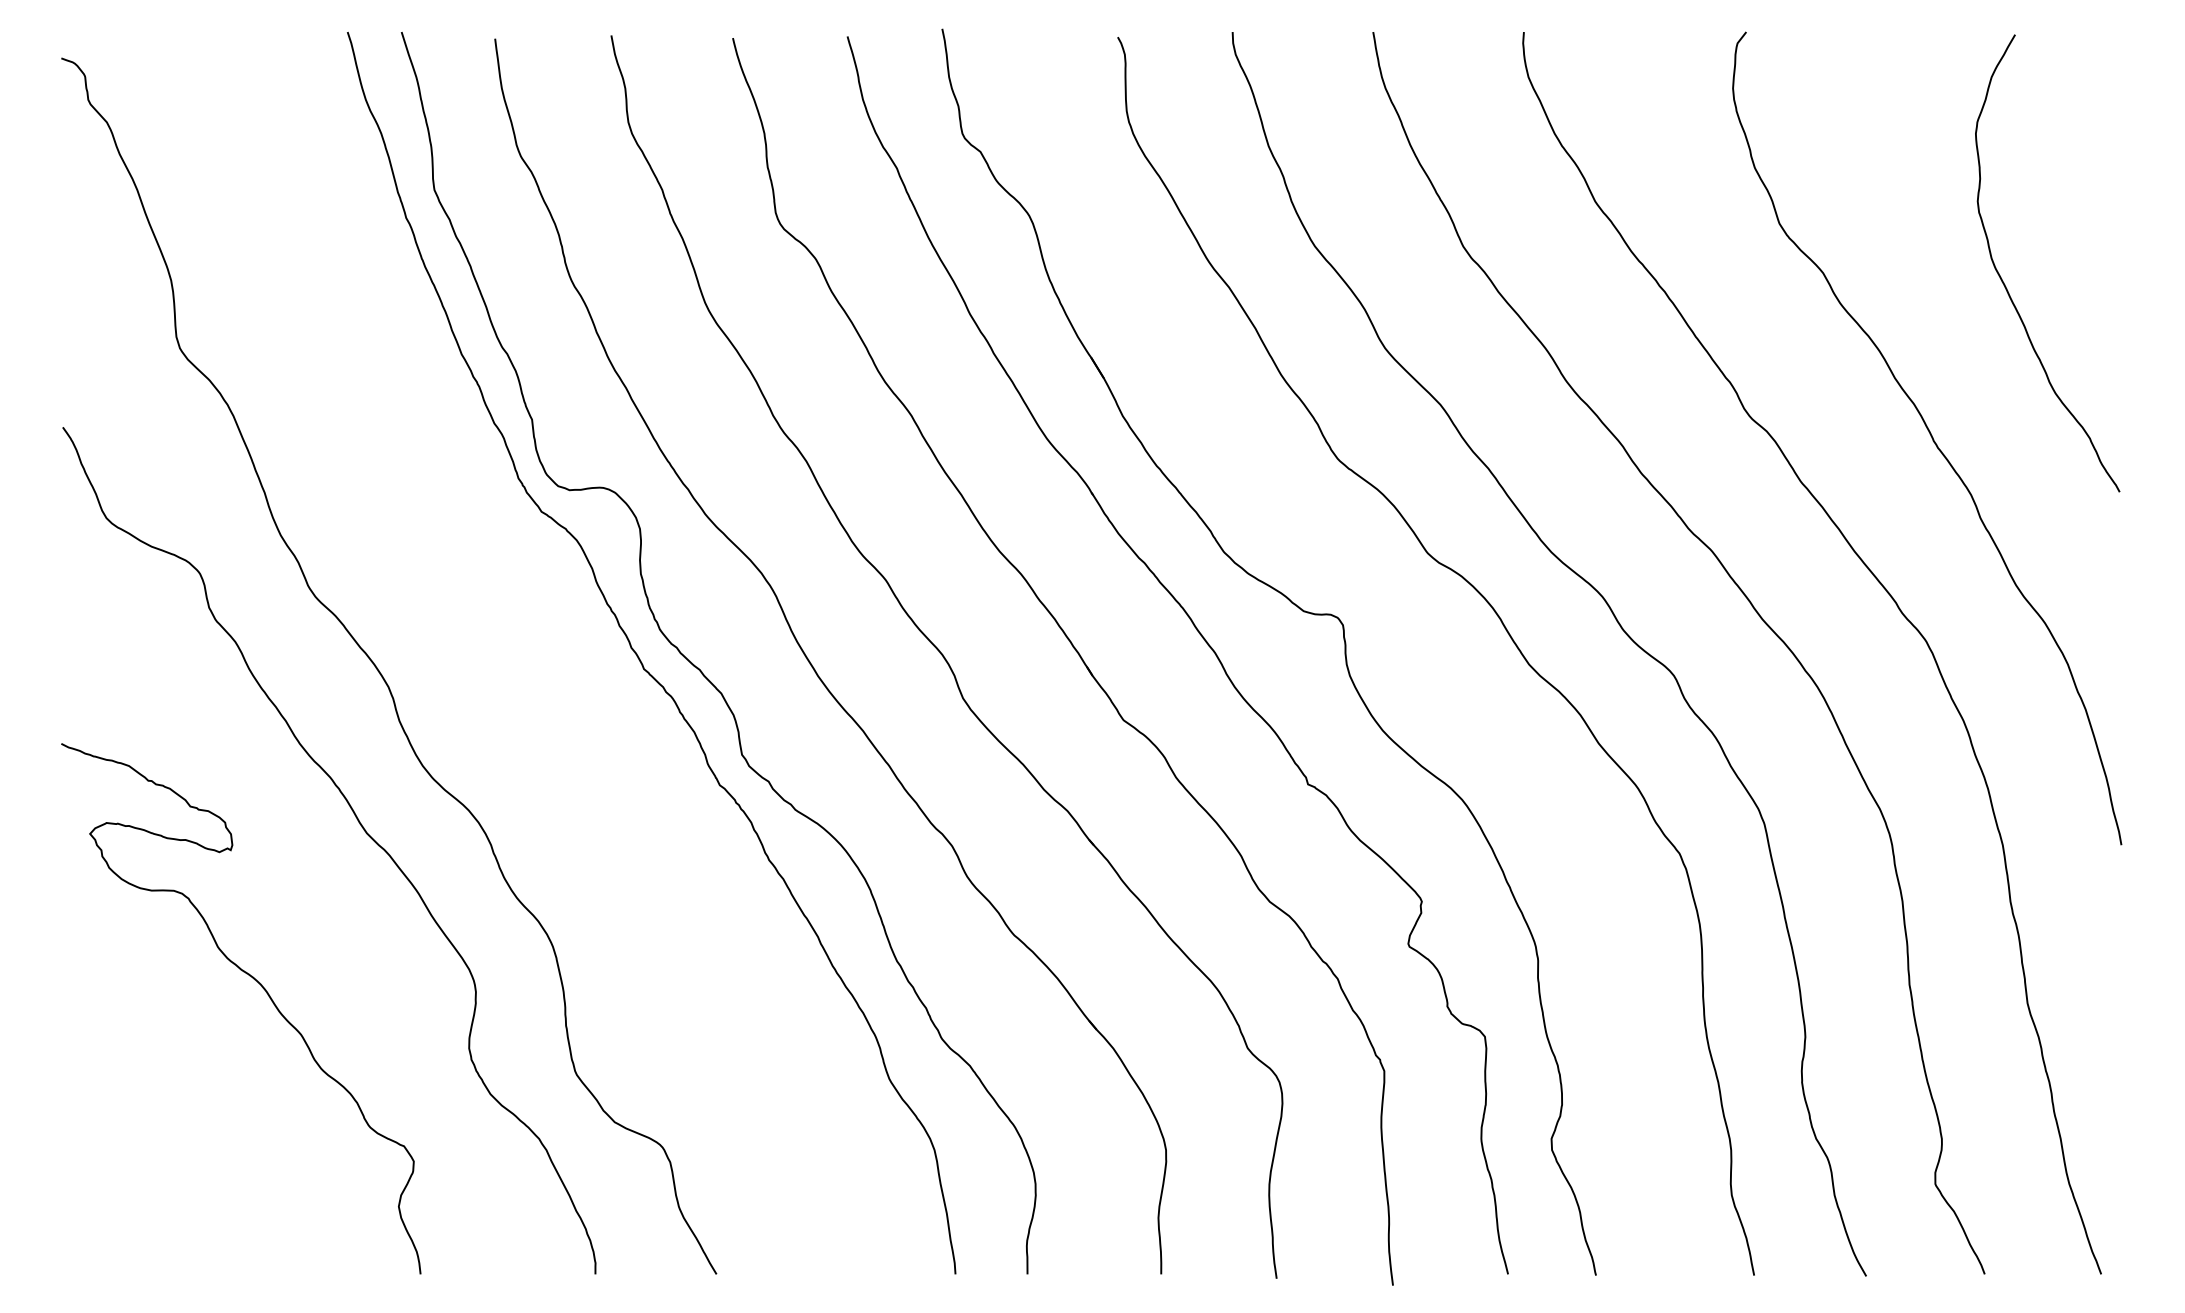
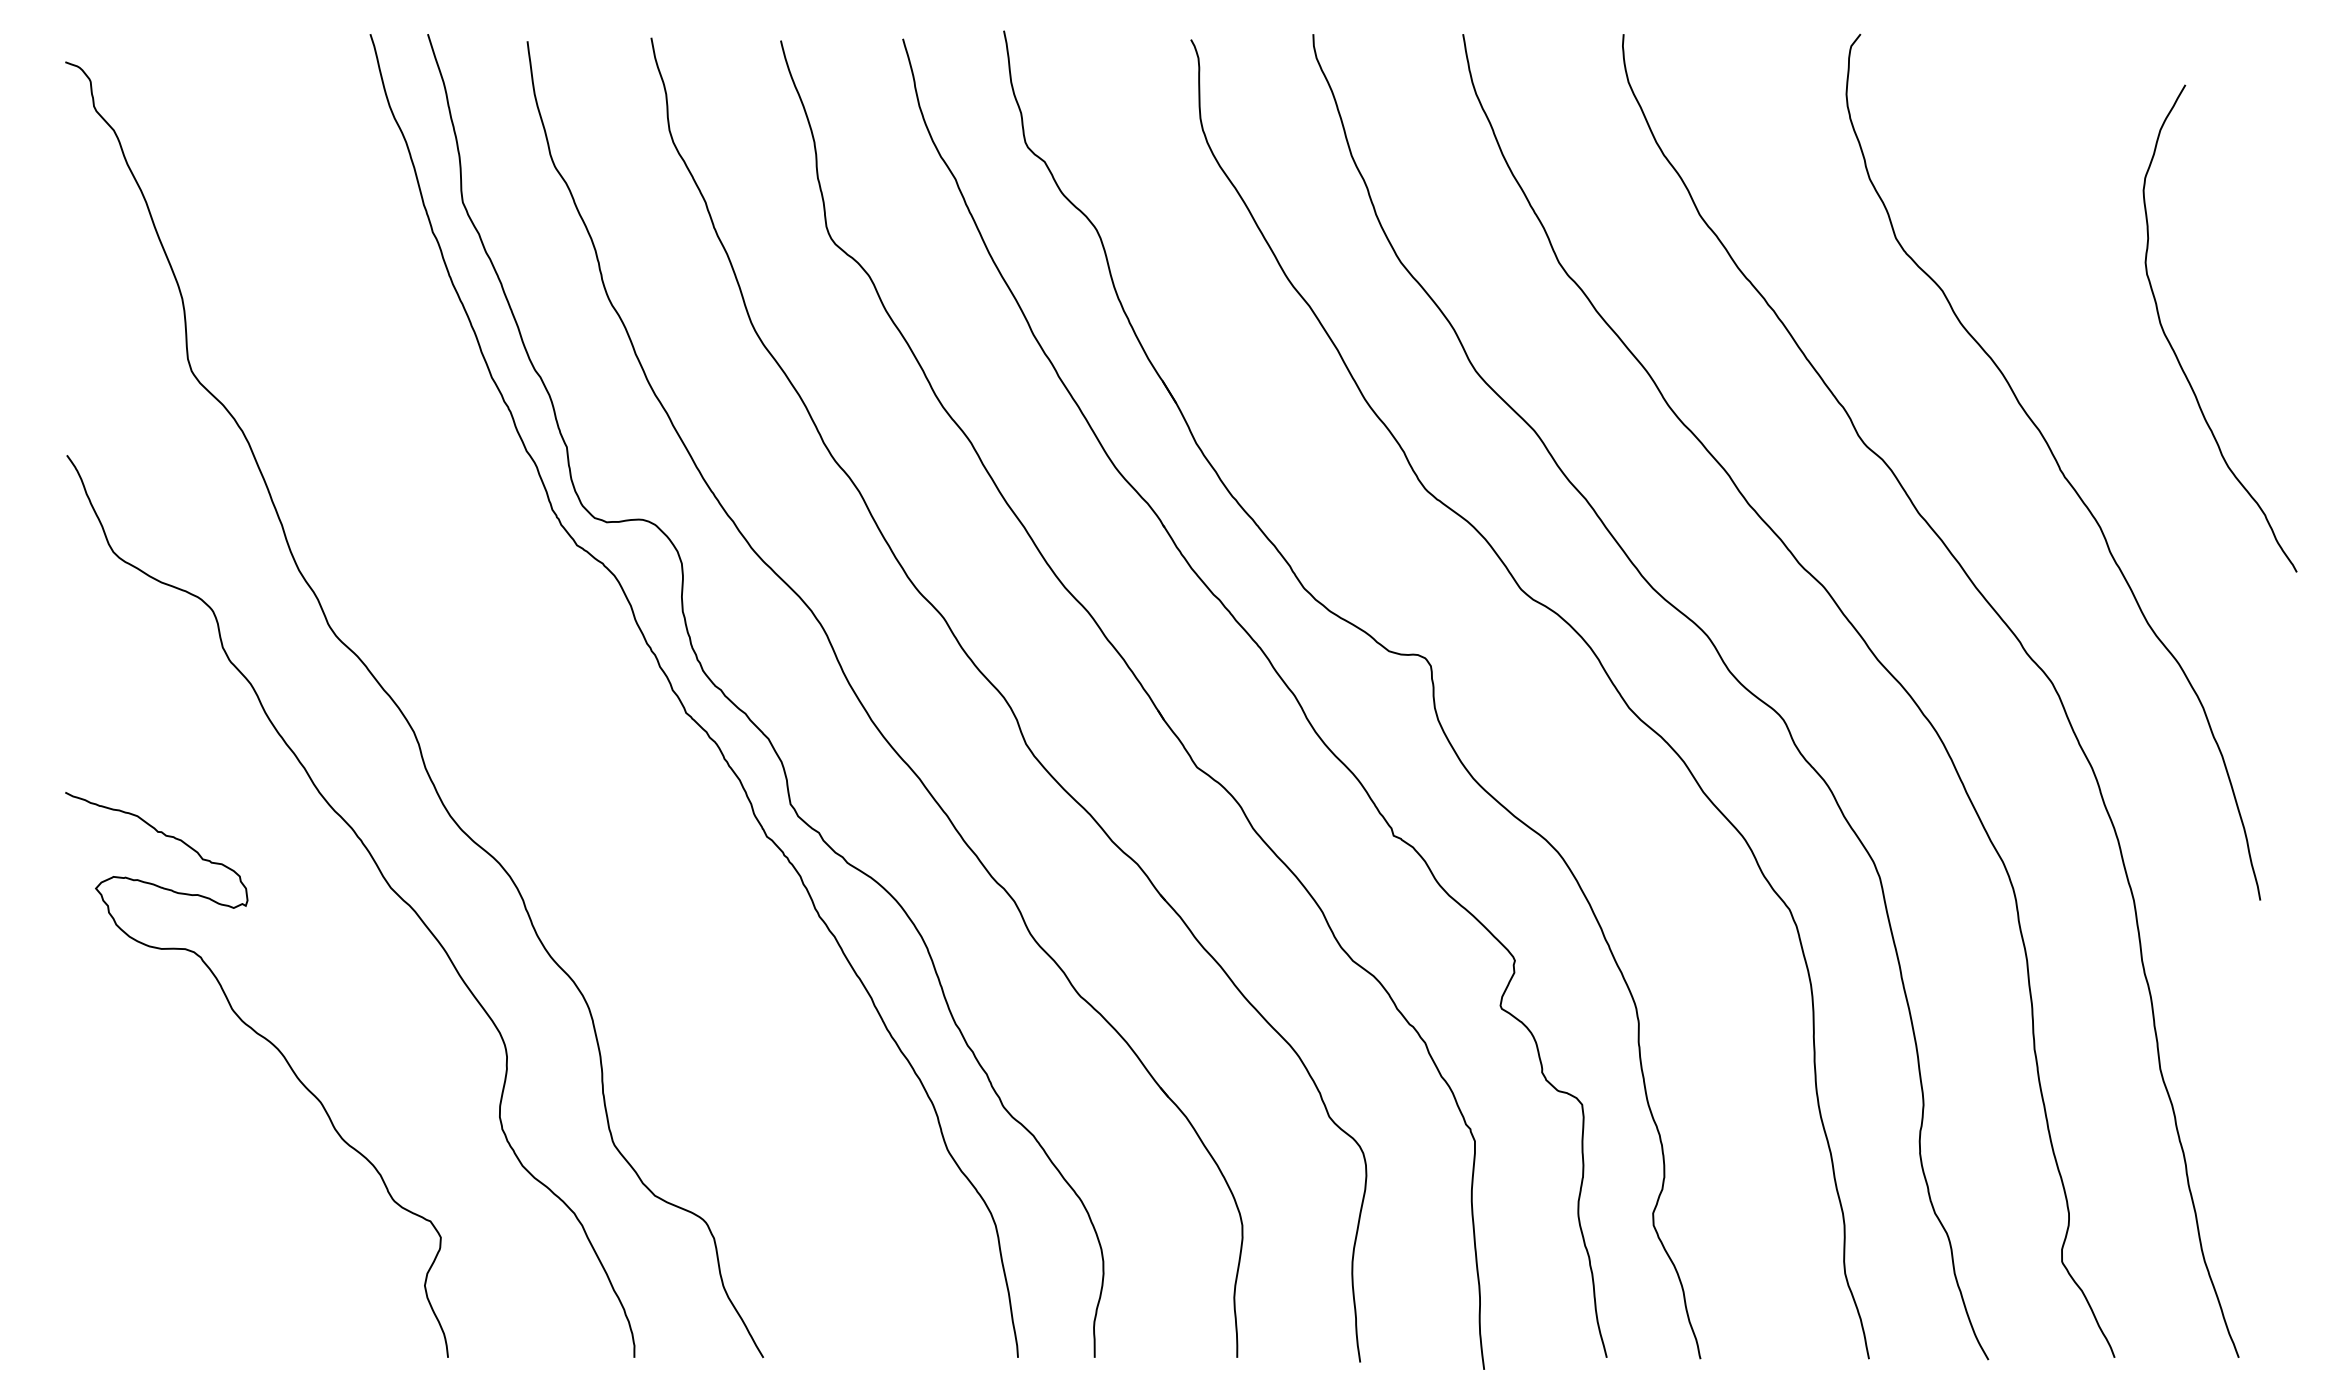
curve: (2005, 284) -> (2175, 351), moved

